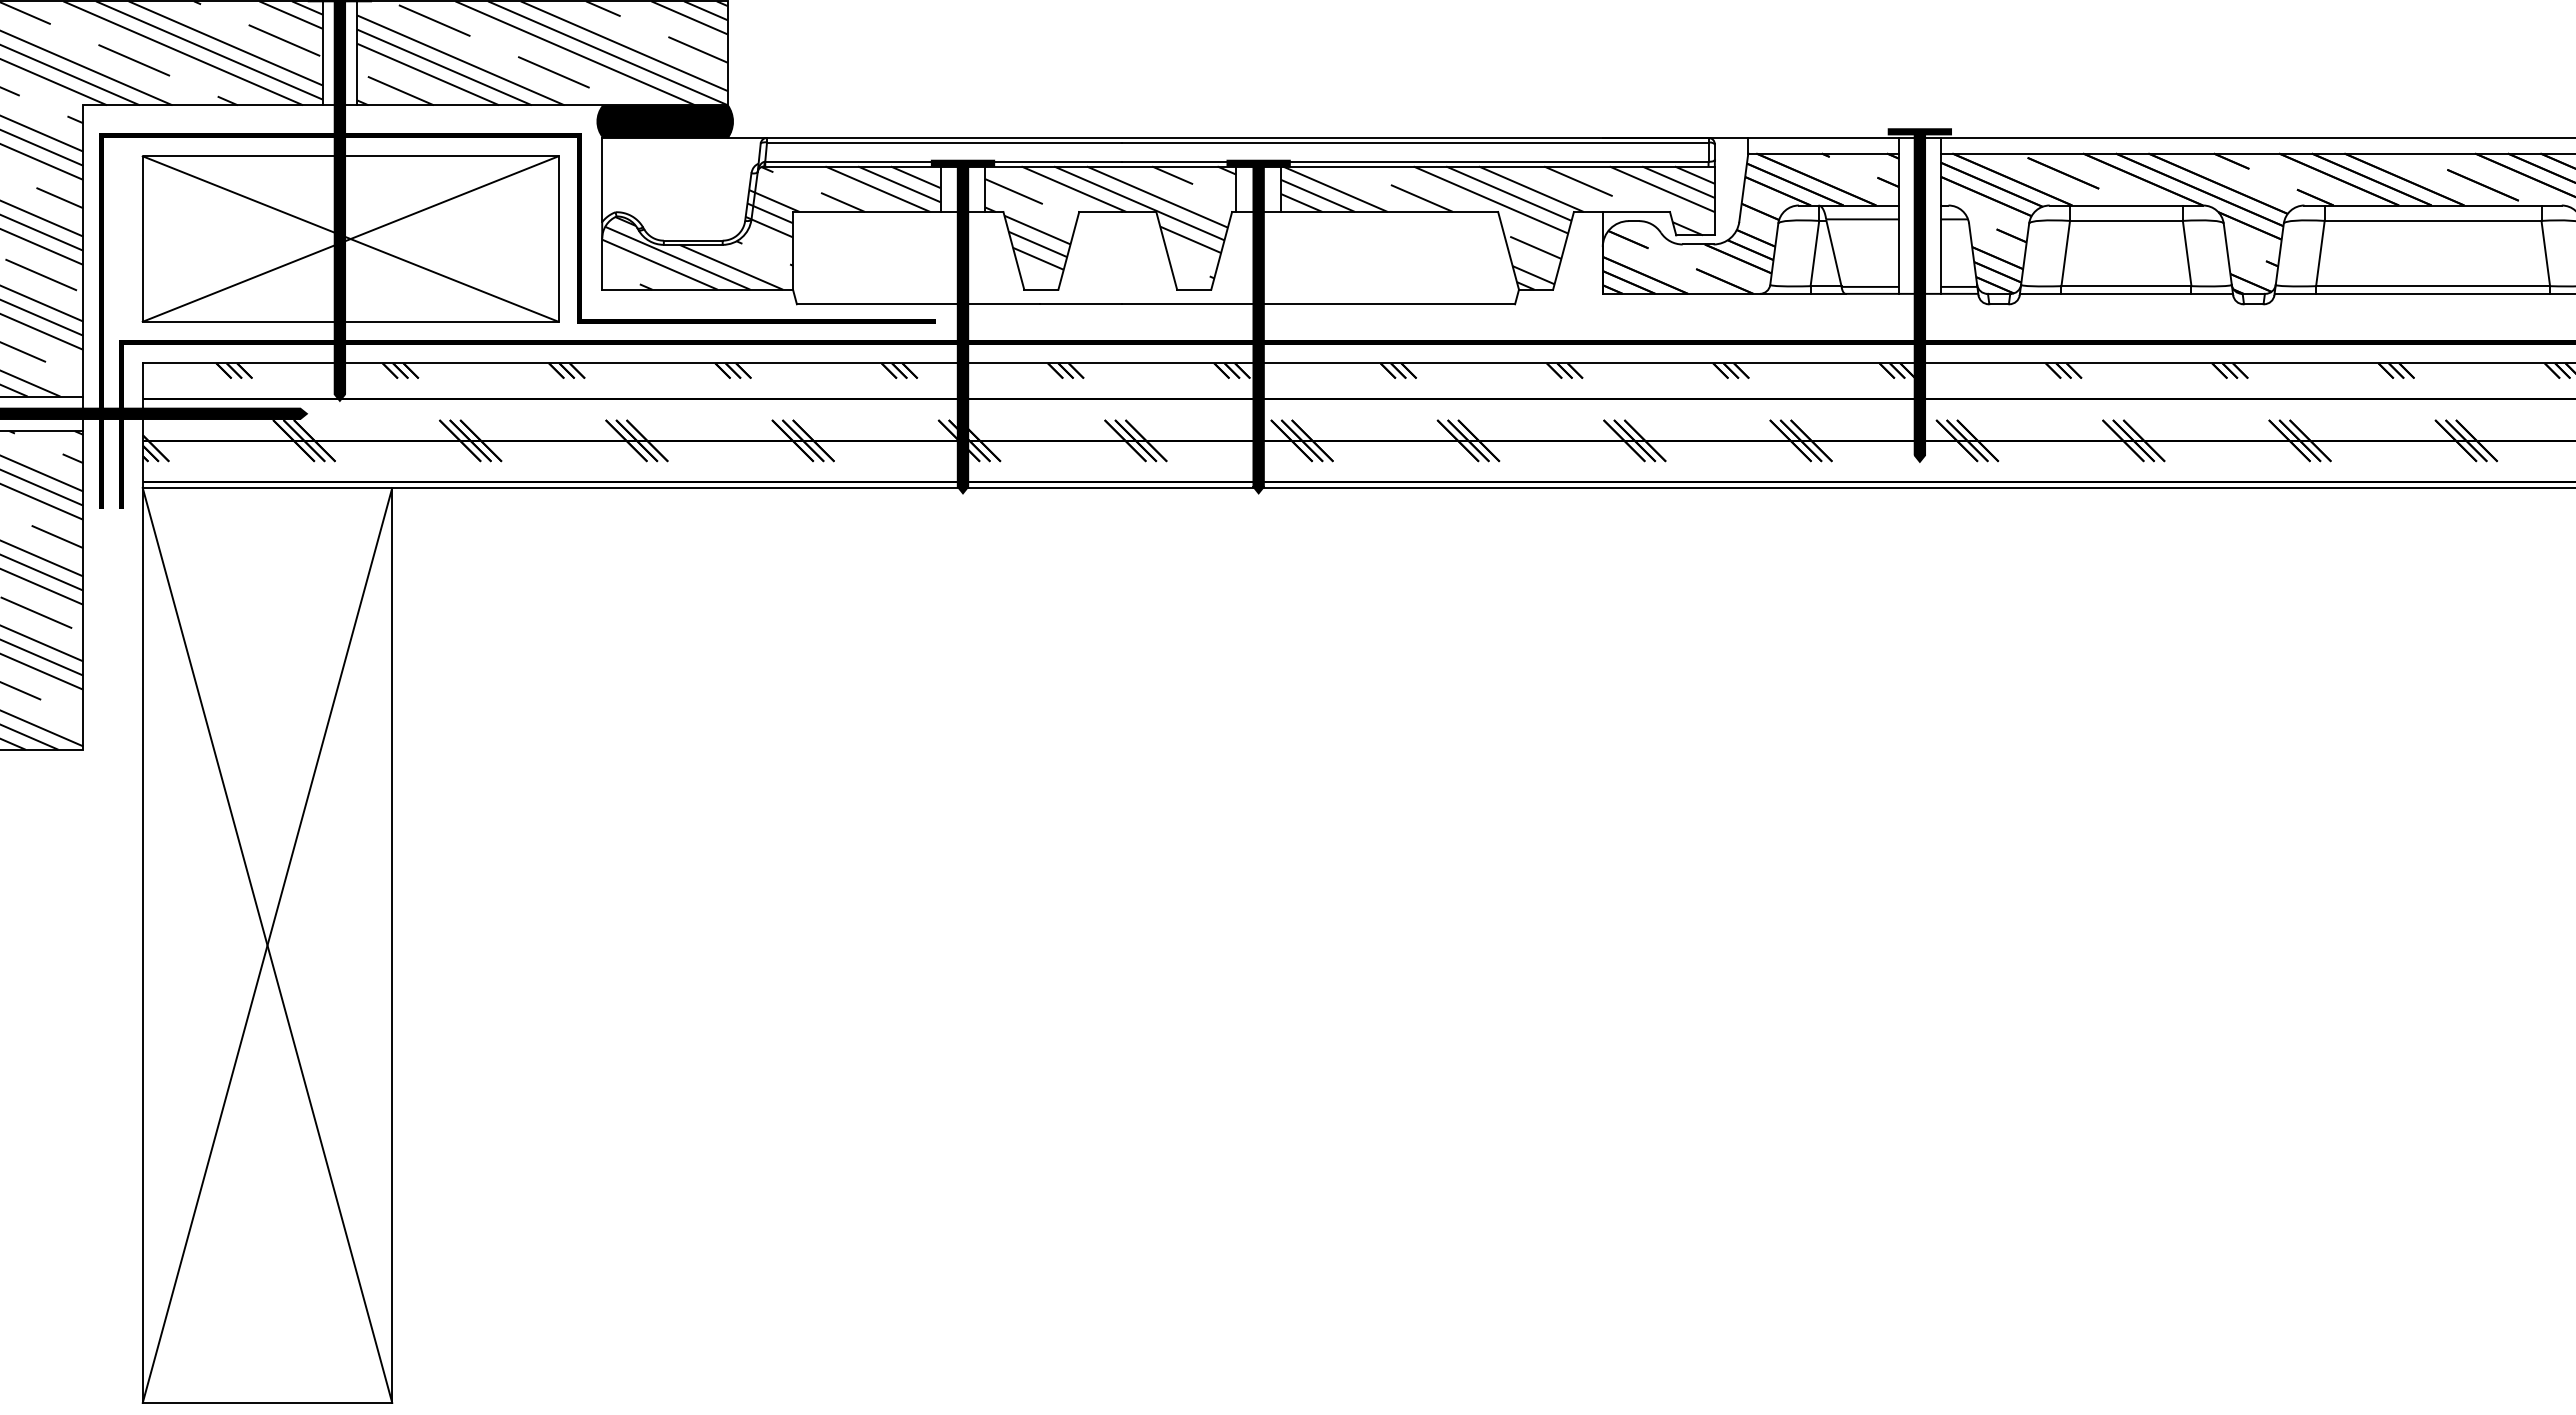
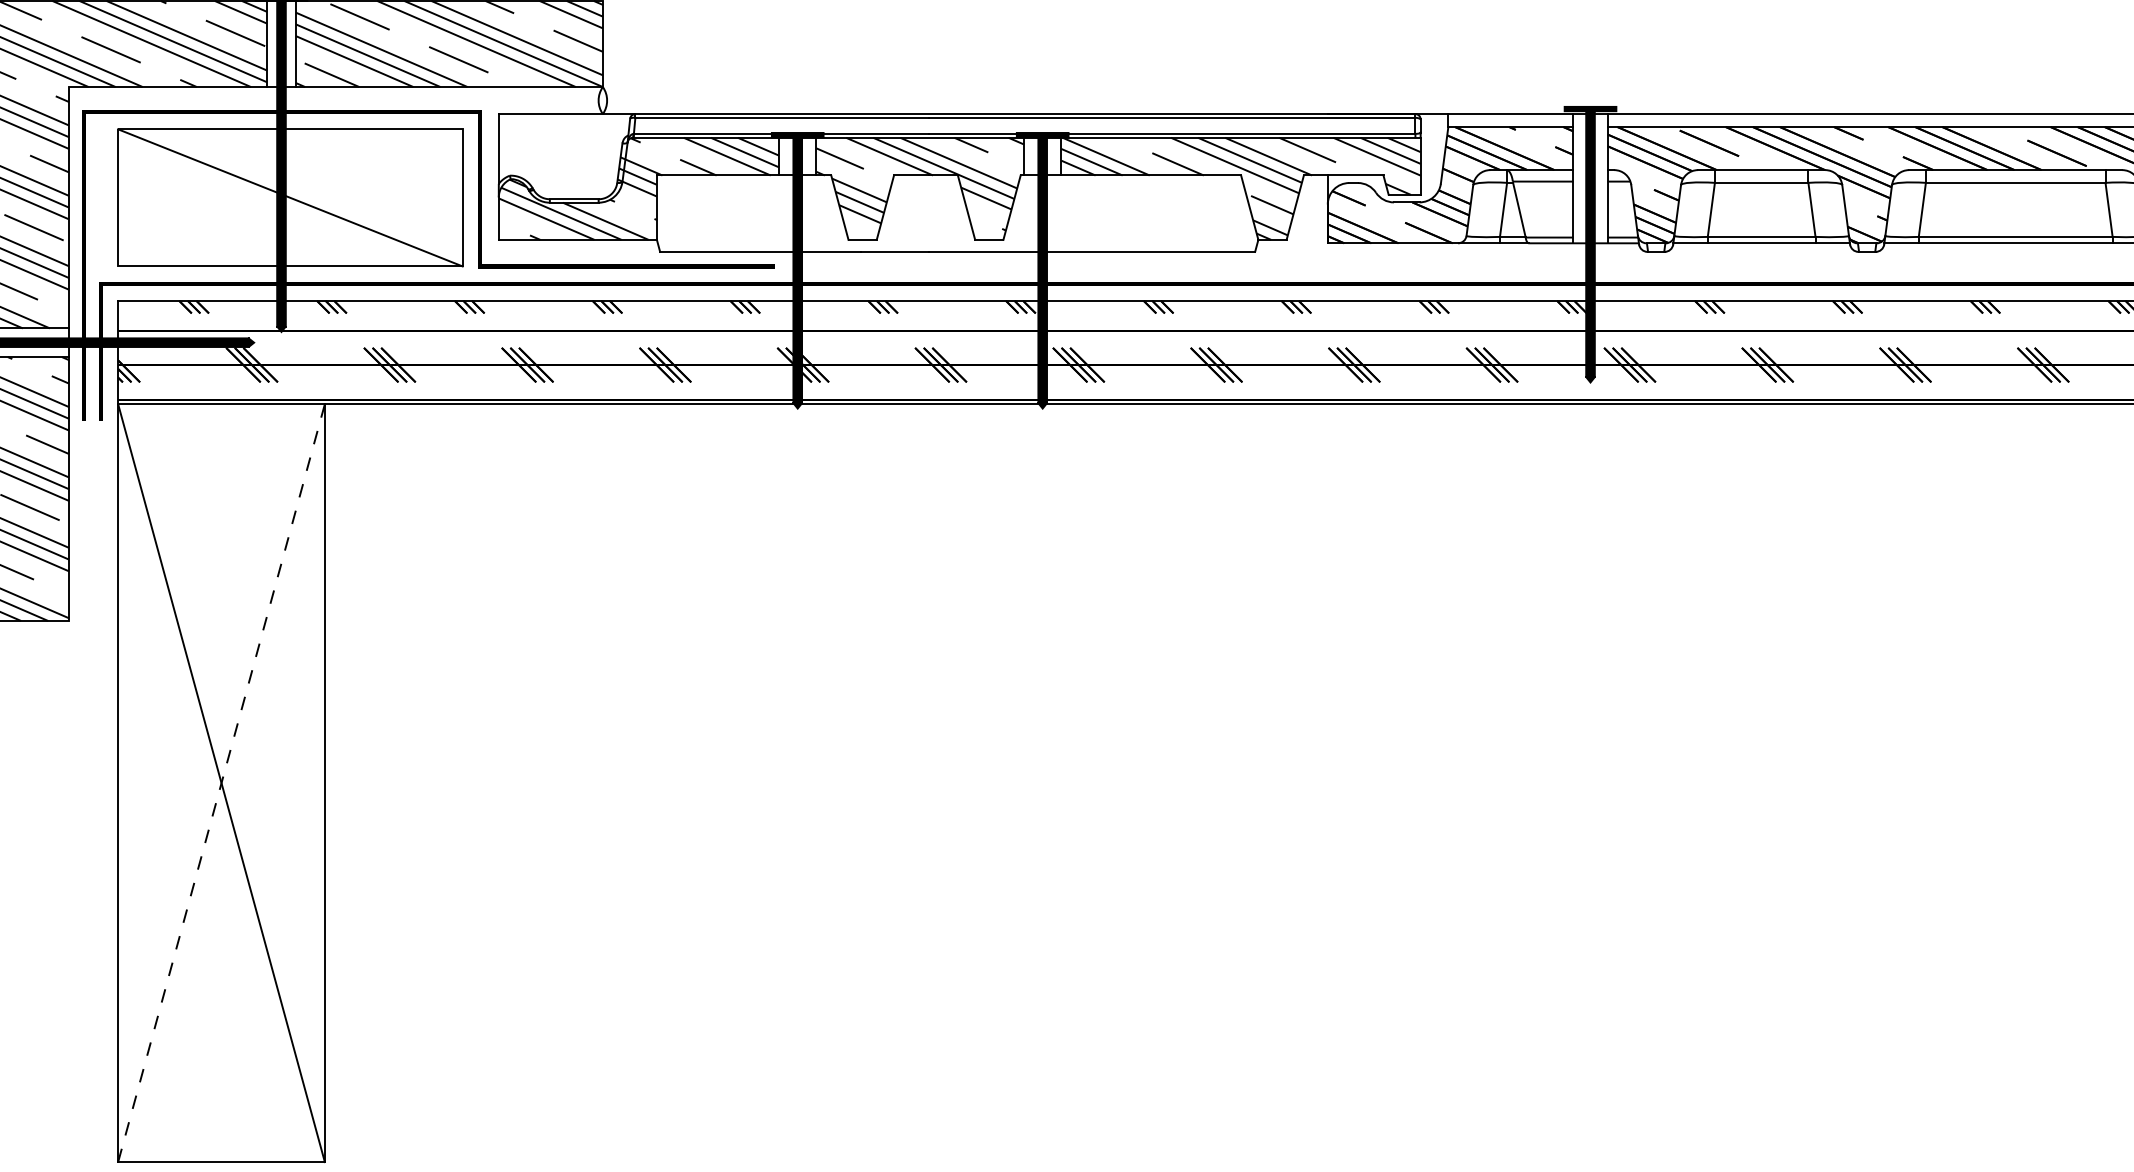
fill: (664, 121) -> (550, 100), removed
line: (350, 238) -> (290, 197), removed
line: (267, 944) -> (221, 782), solid -> dashed

